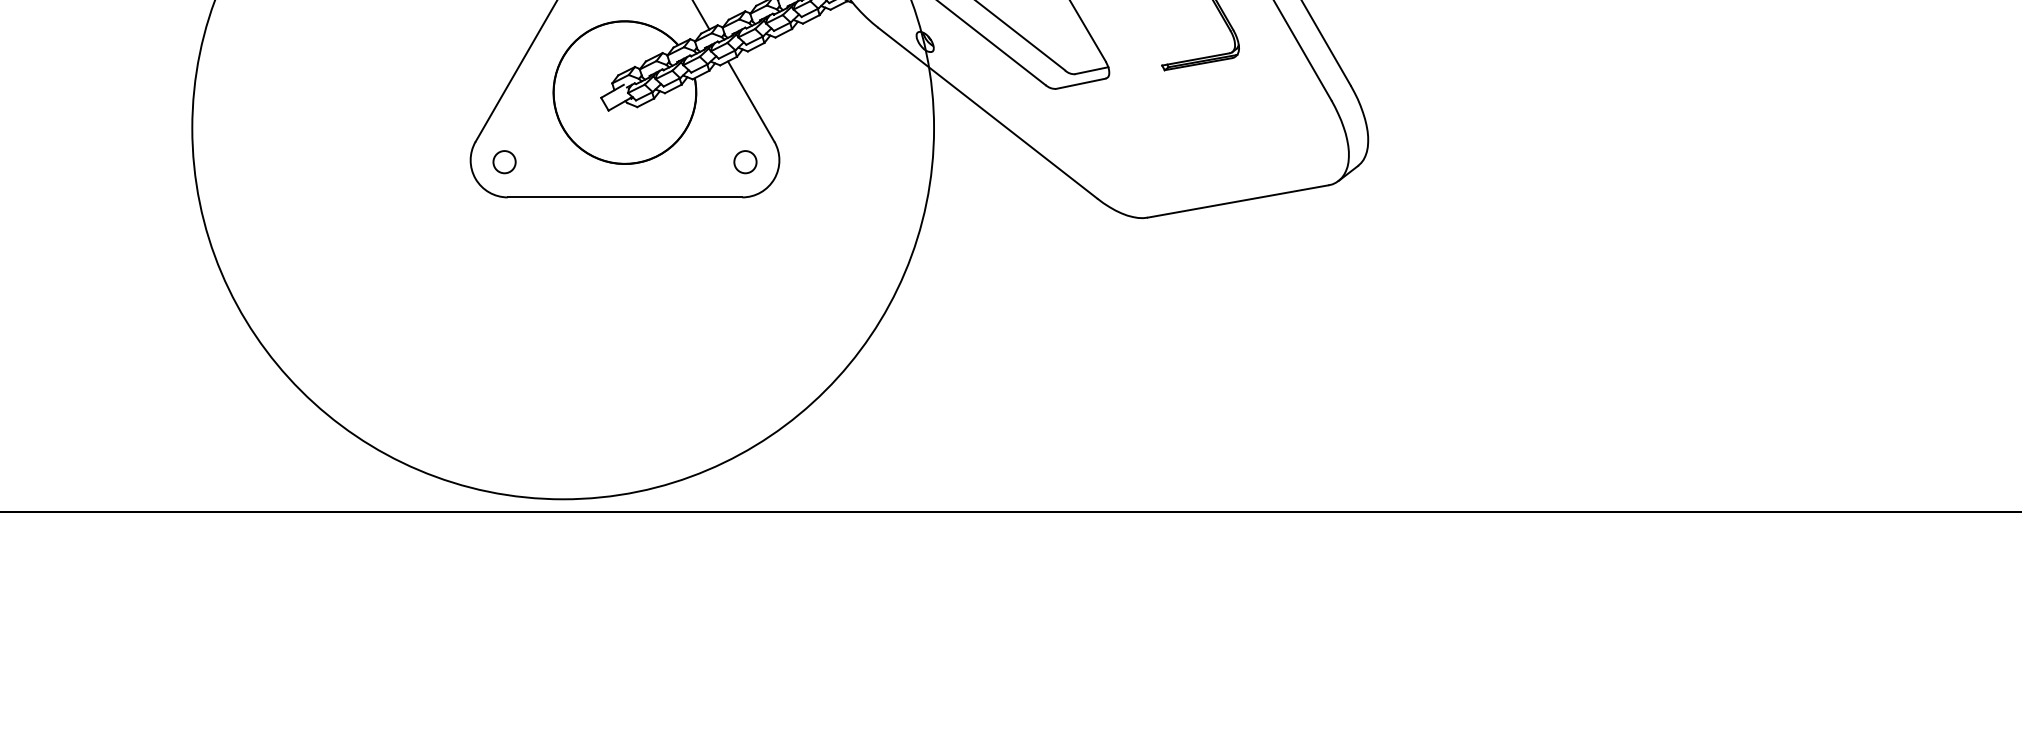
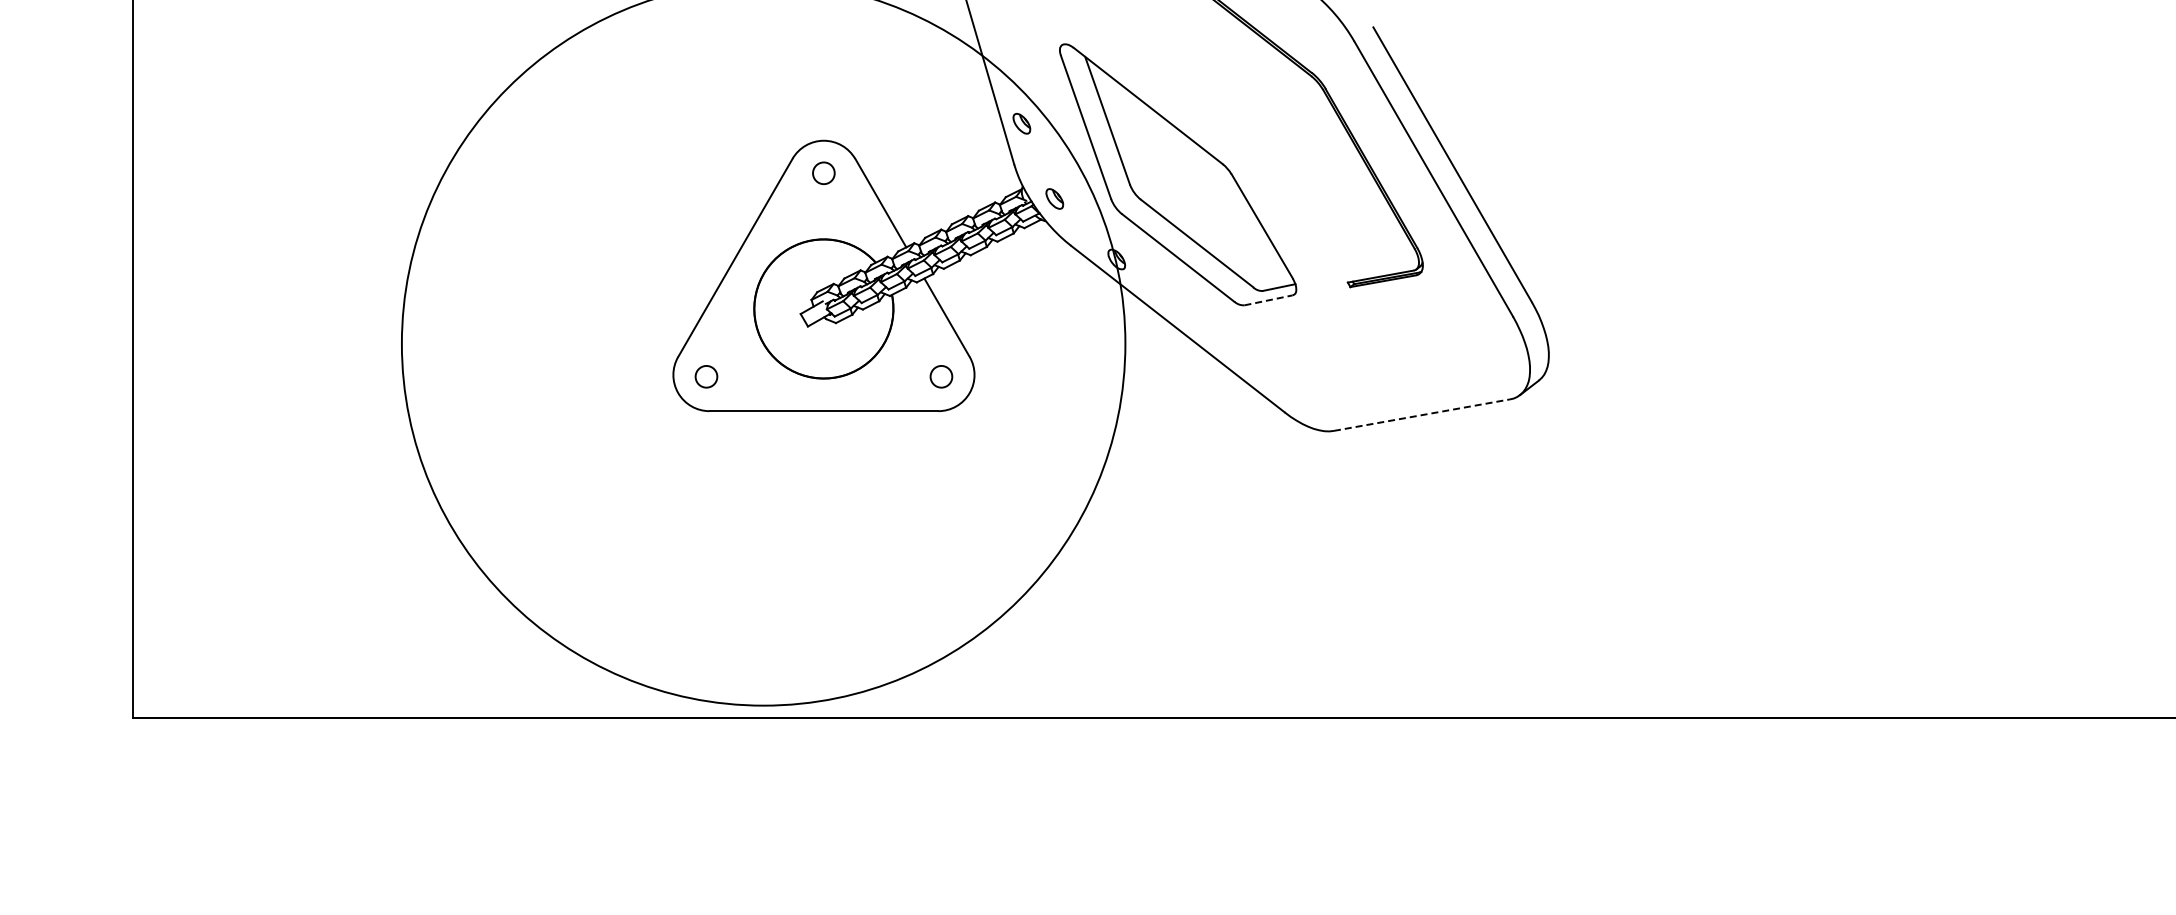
line: (1080, 83) -> (1268, 300), solid -> dashed
line: (1238, 201) -> (1422, 415), solid -> dashed

